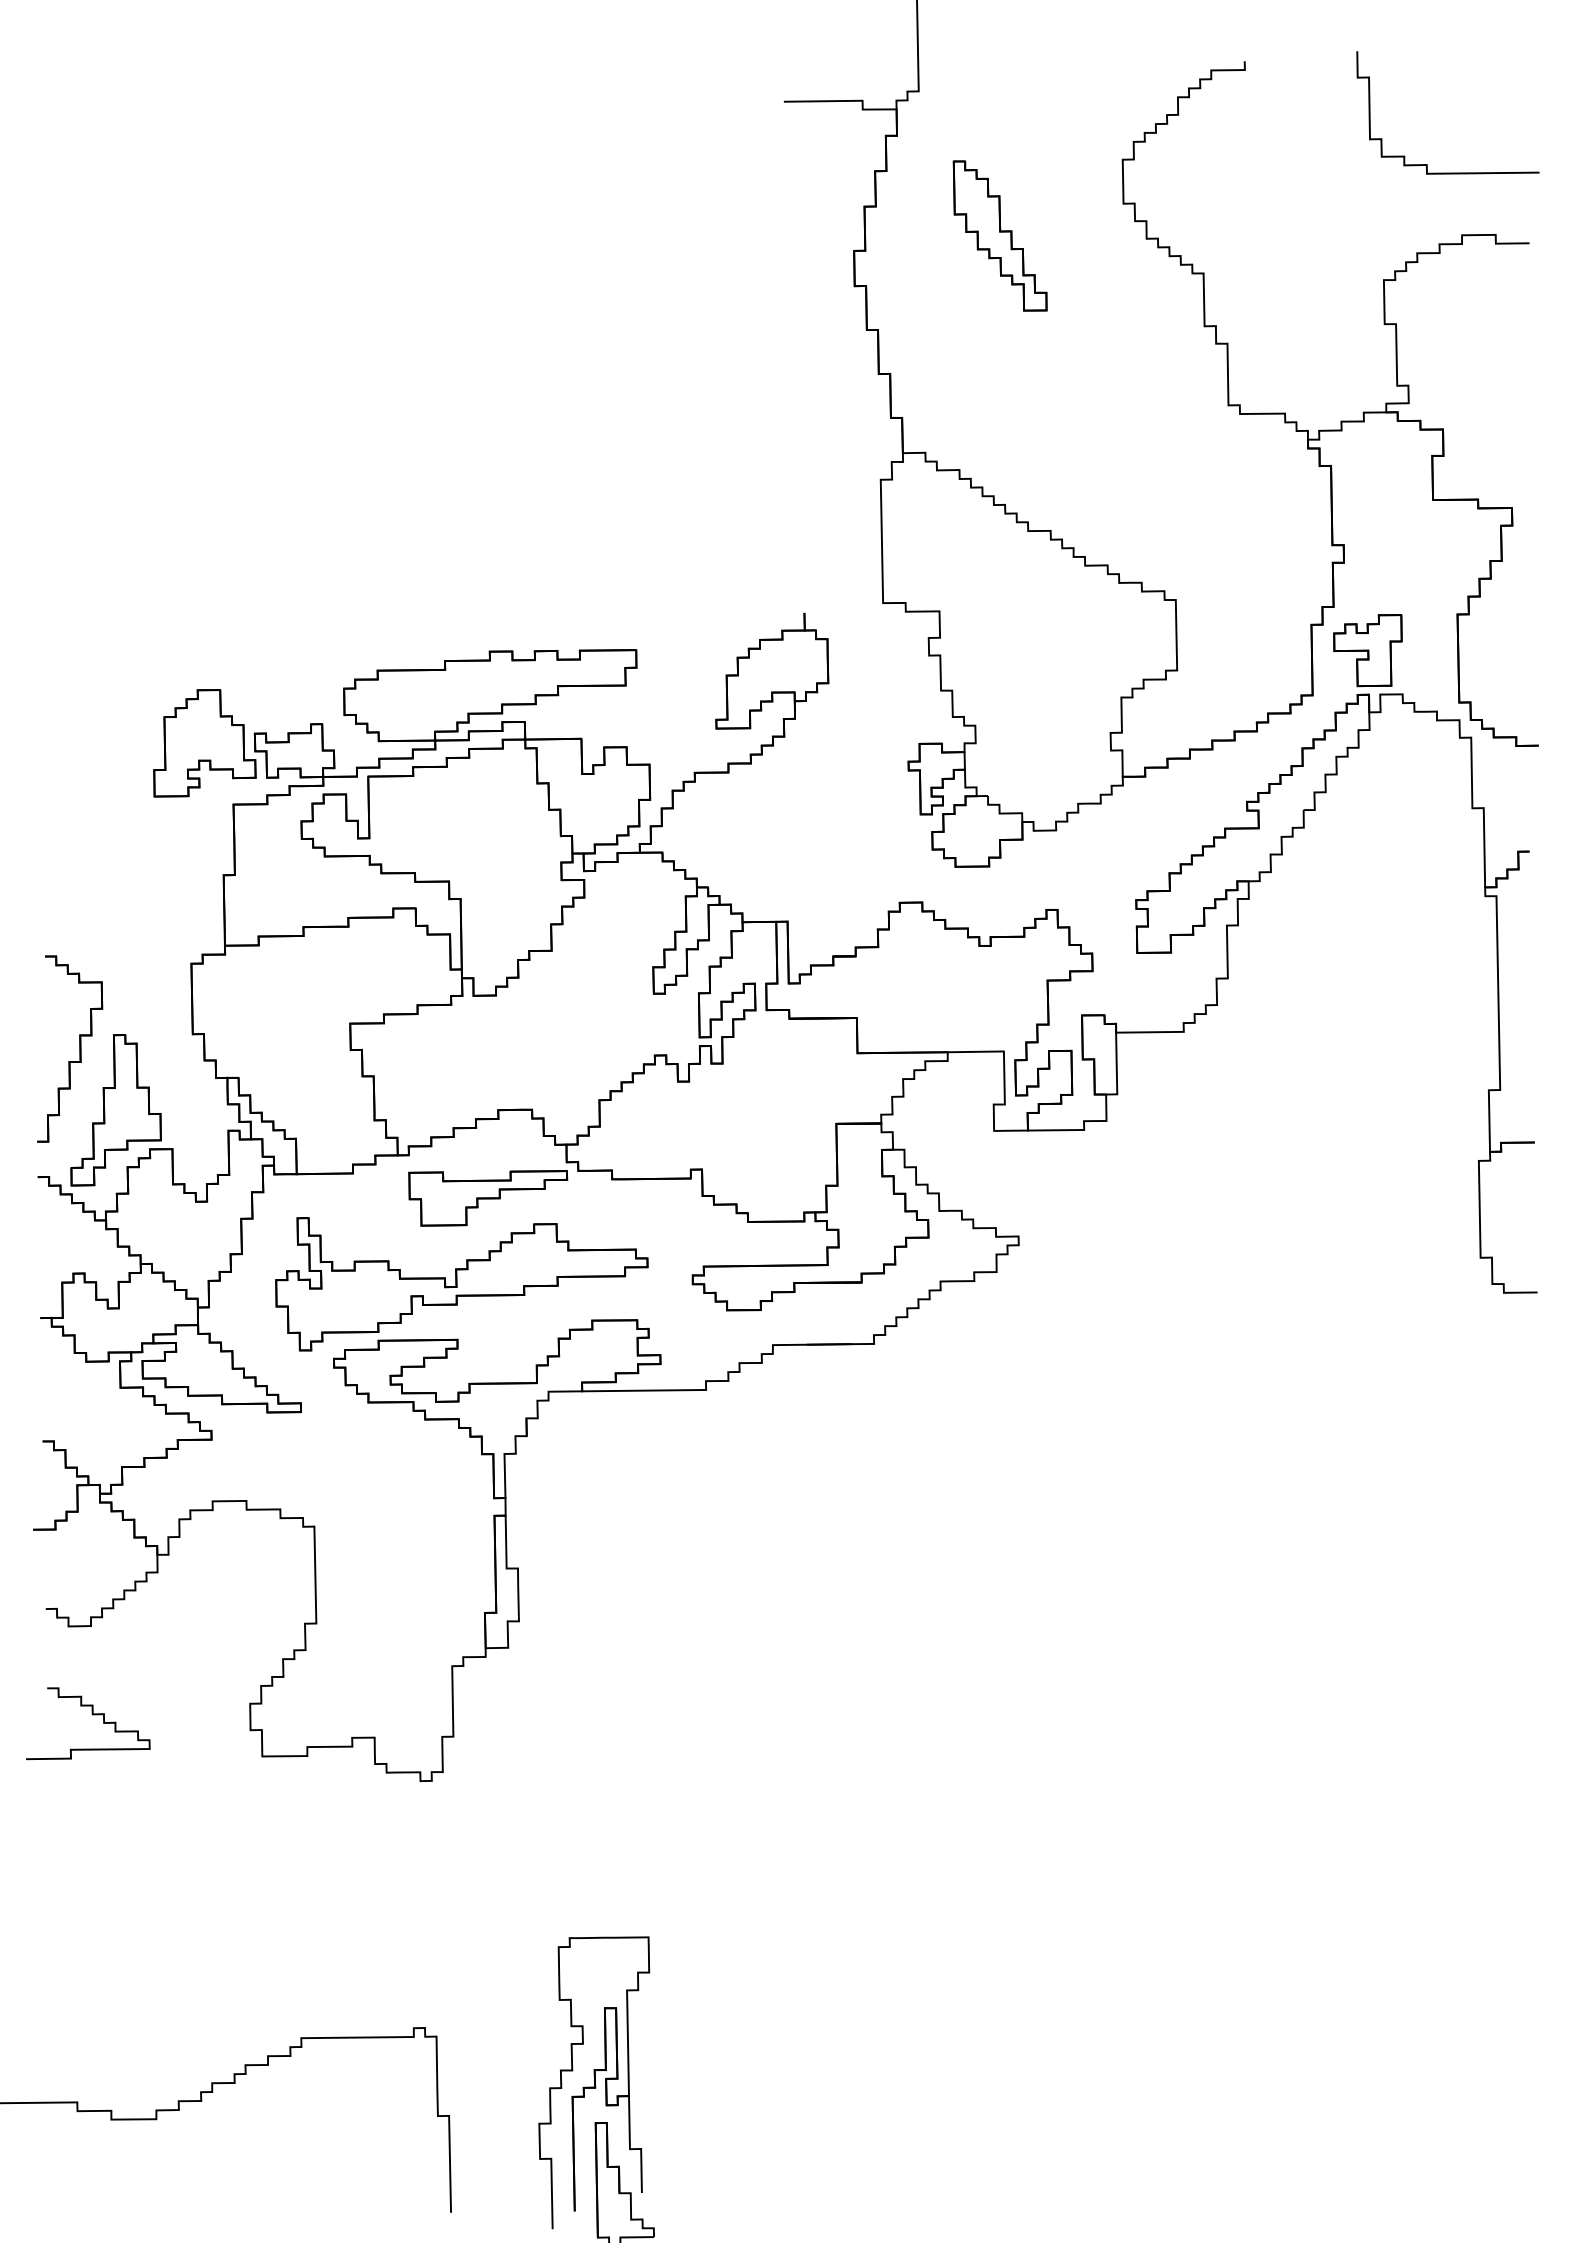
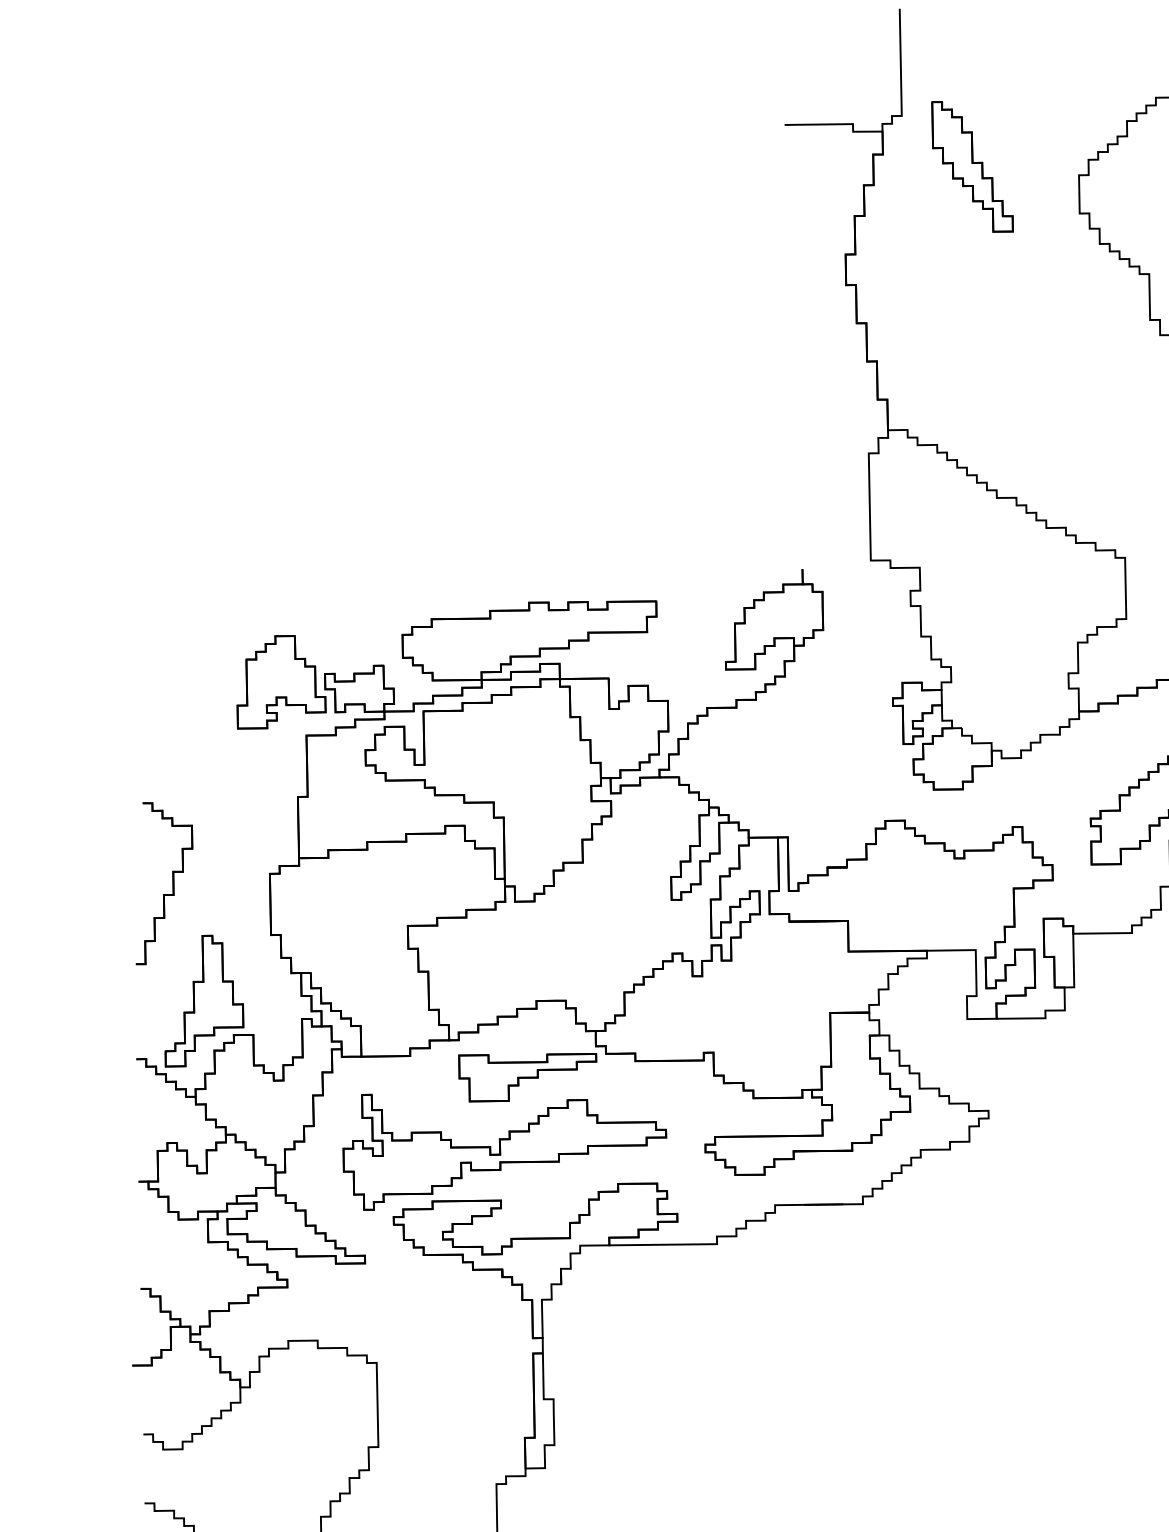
part: (999, 235) -> (971, 166), moved
part: (79, 1048) -> (172, 883), moved

